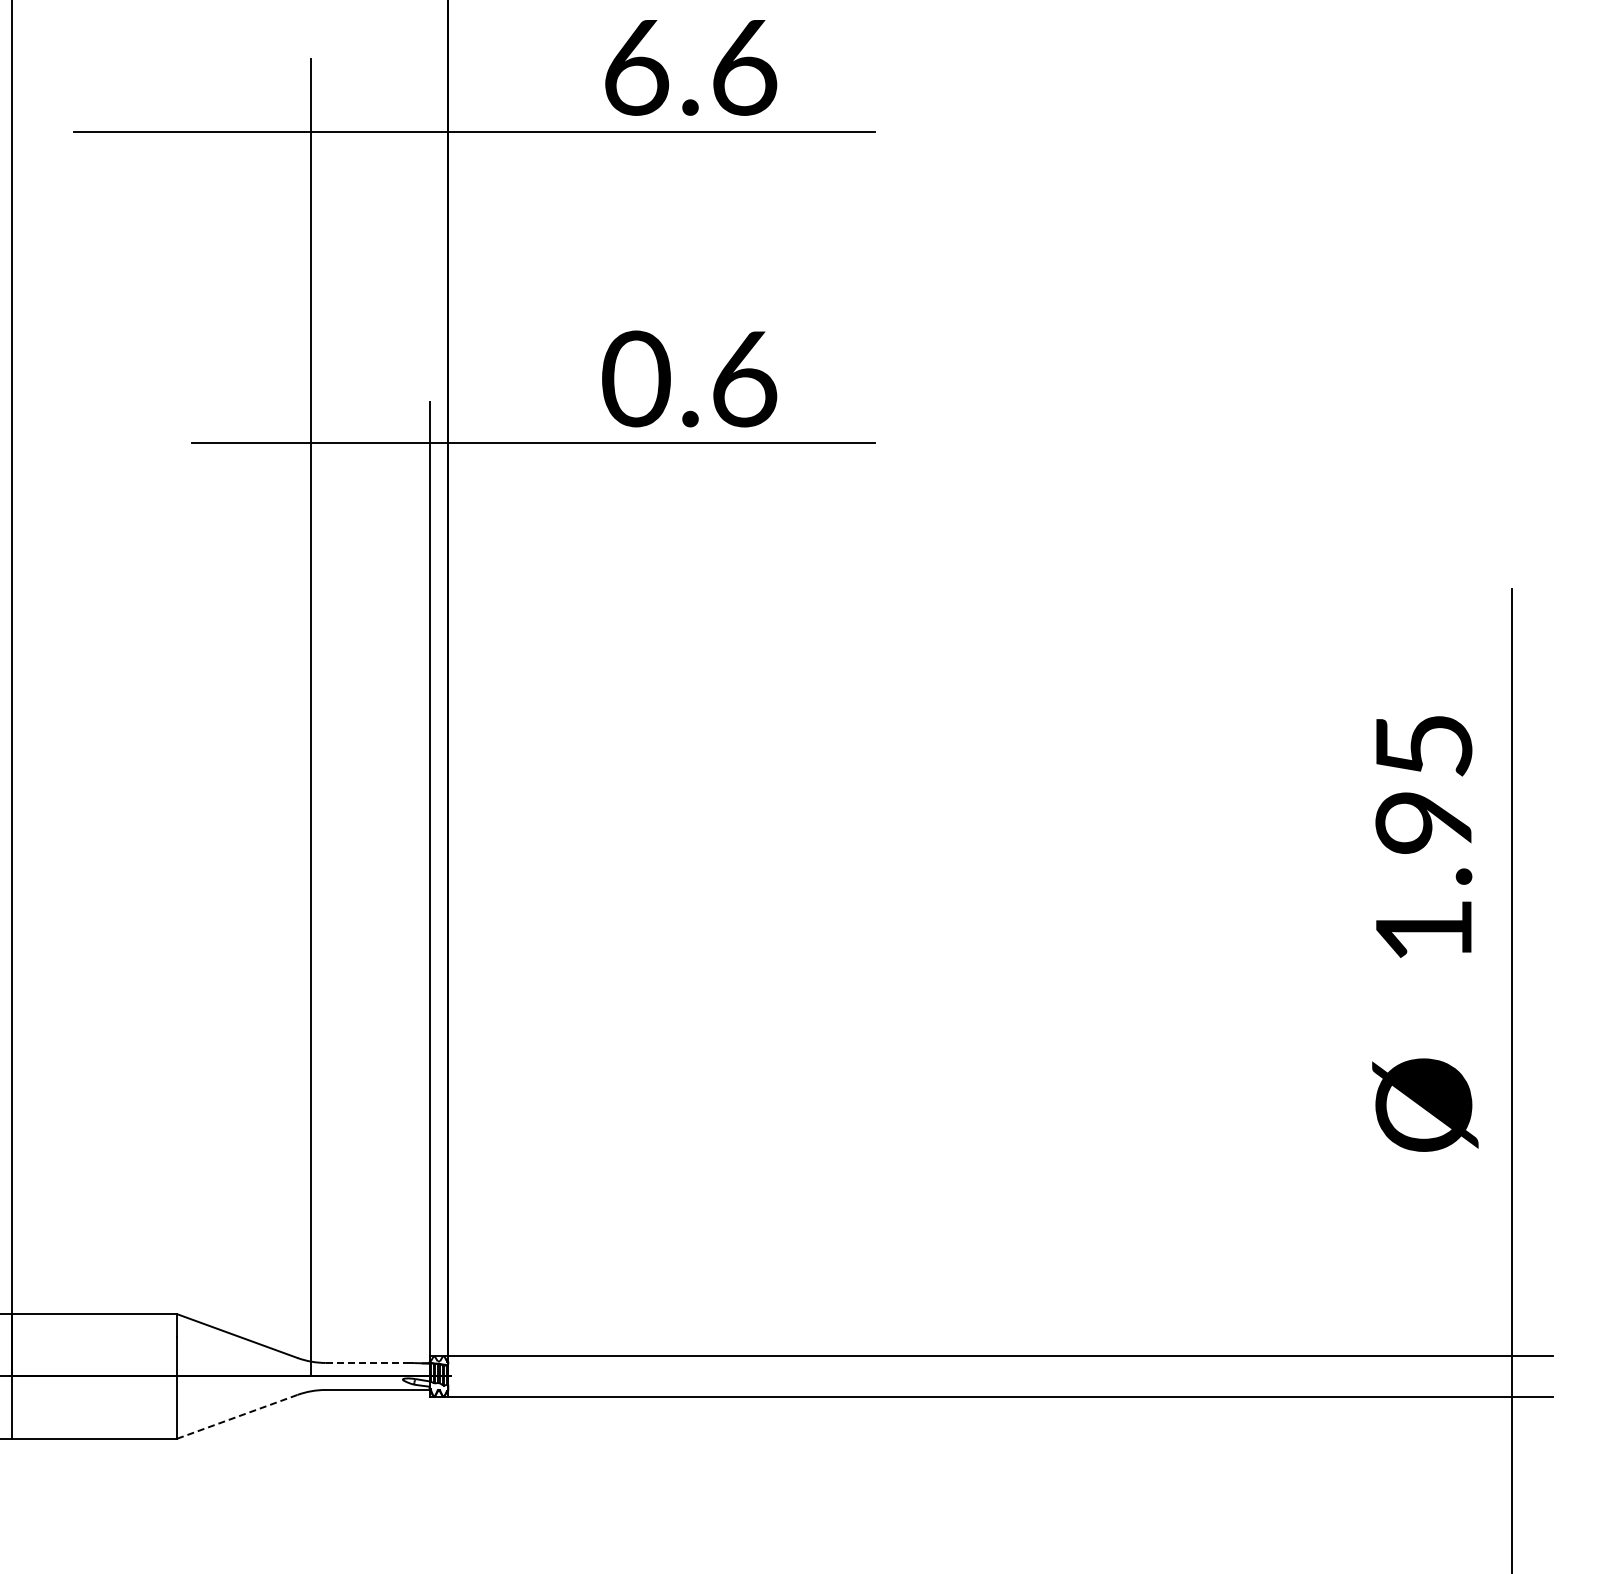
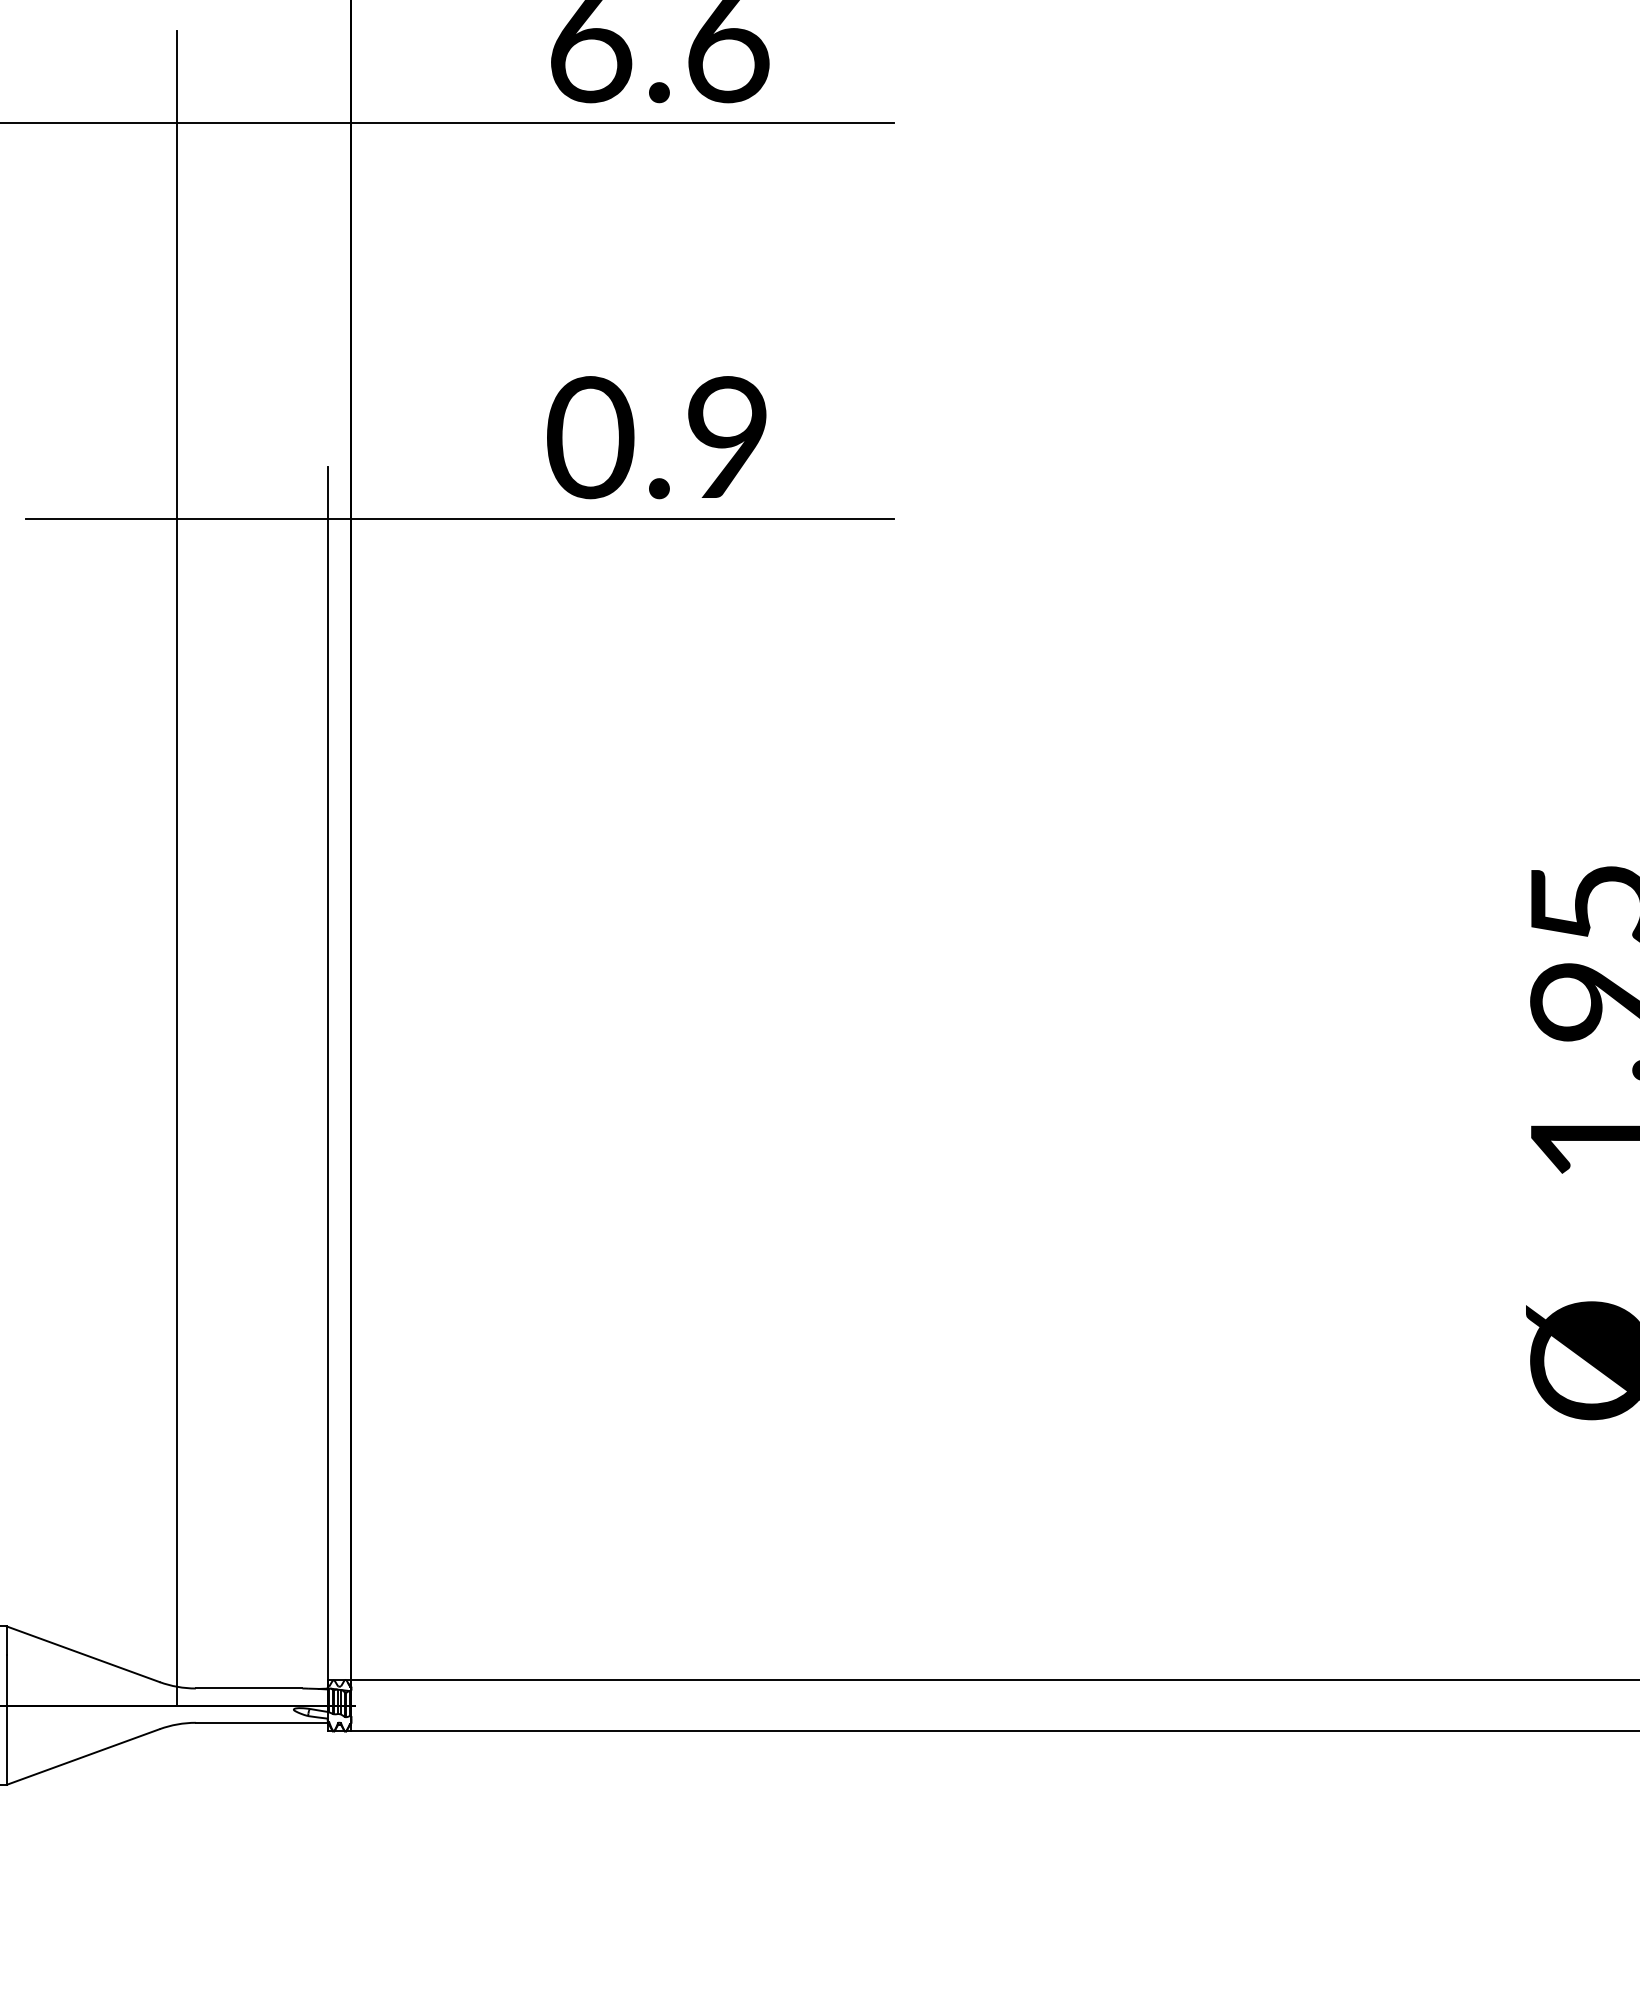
text: (745, 378) -> (729, 437), 0.6 -> 0.9
line: (367, 1362) -> (248, 1687), dashed -> solid
line: (237, 1416) -> (83, 1756), dashed -> solid

